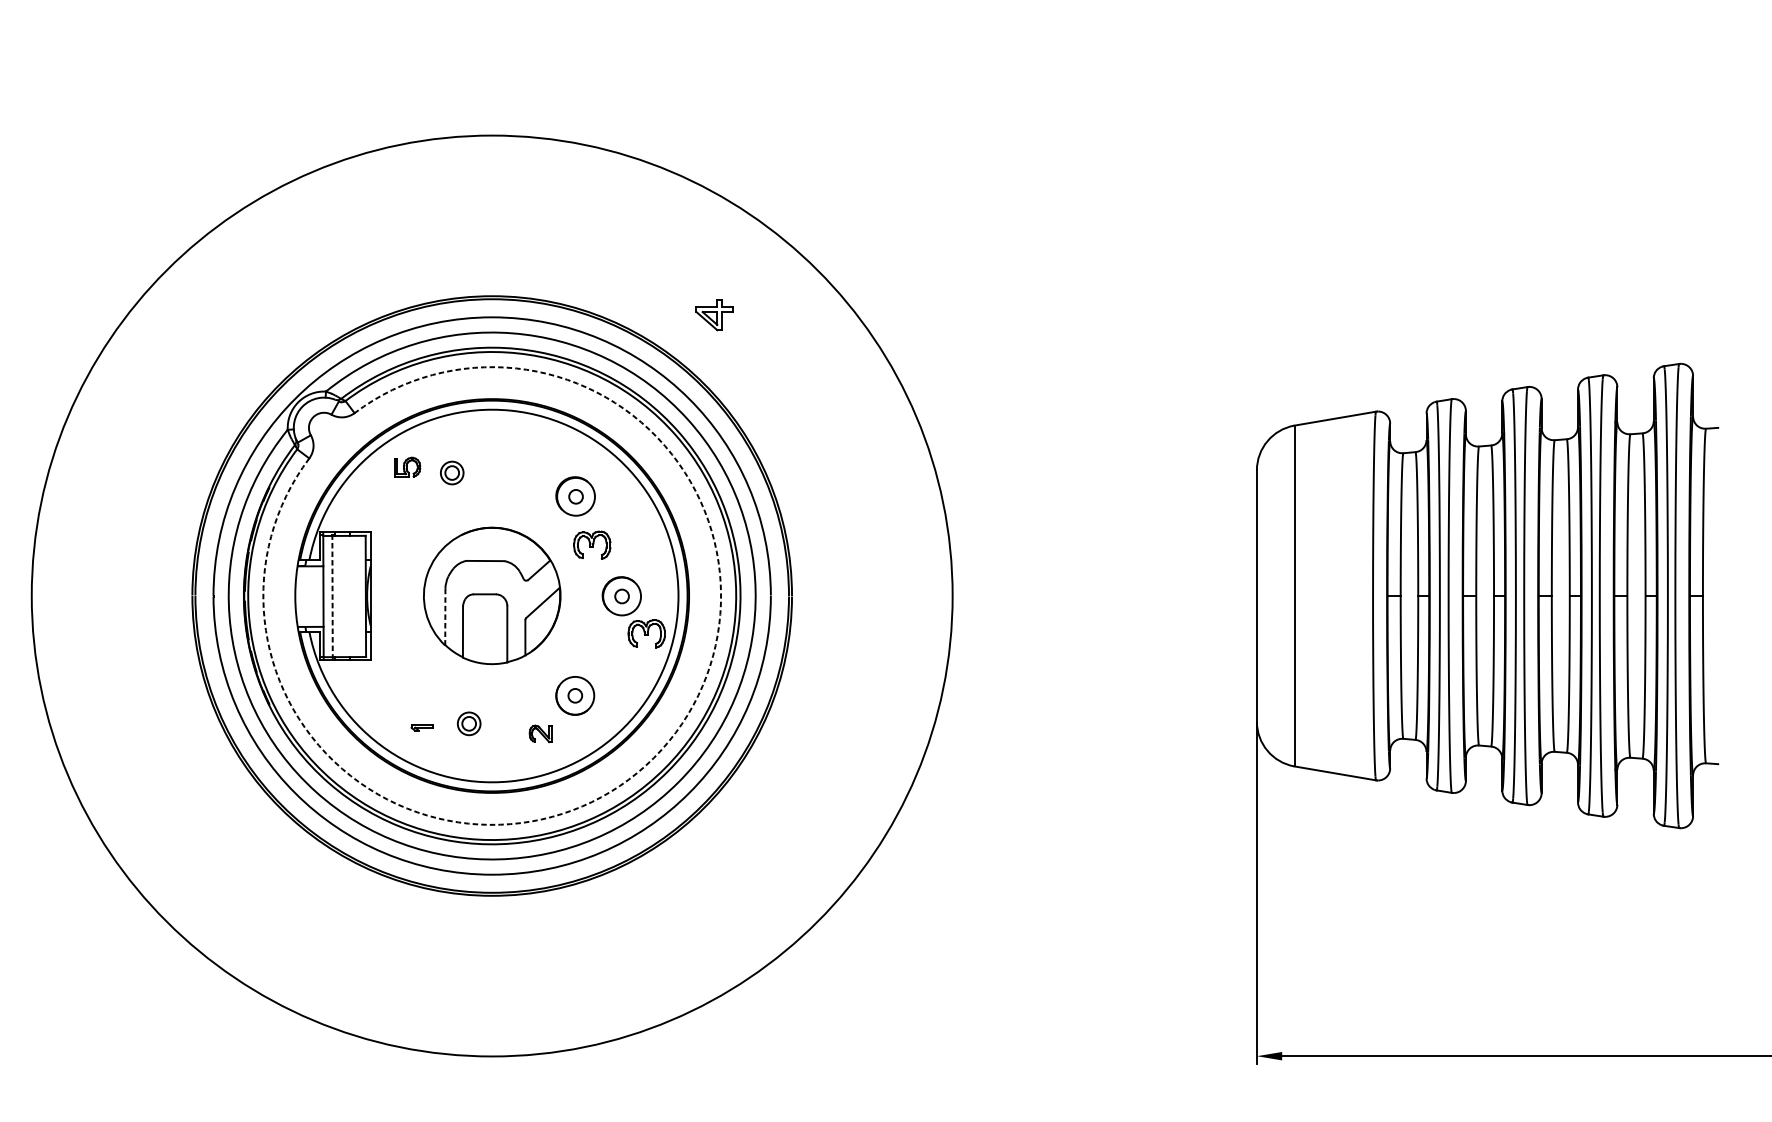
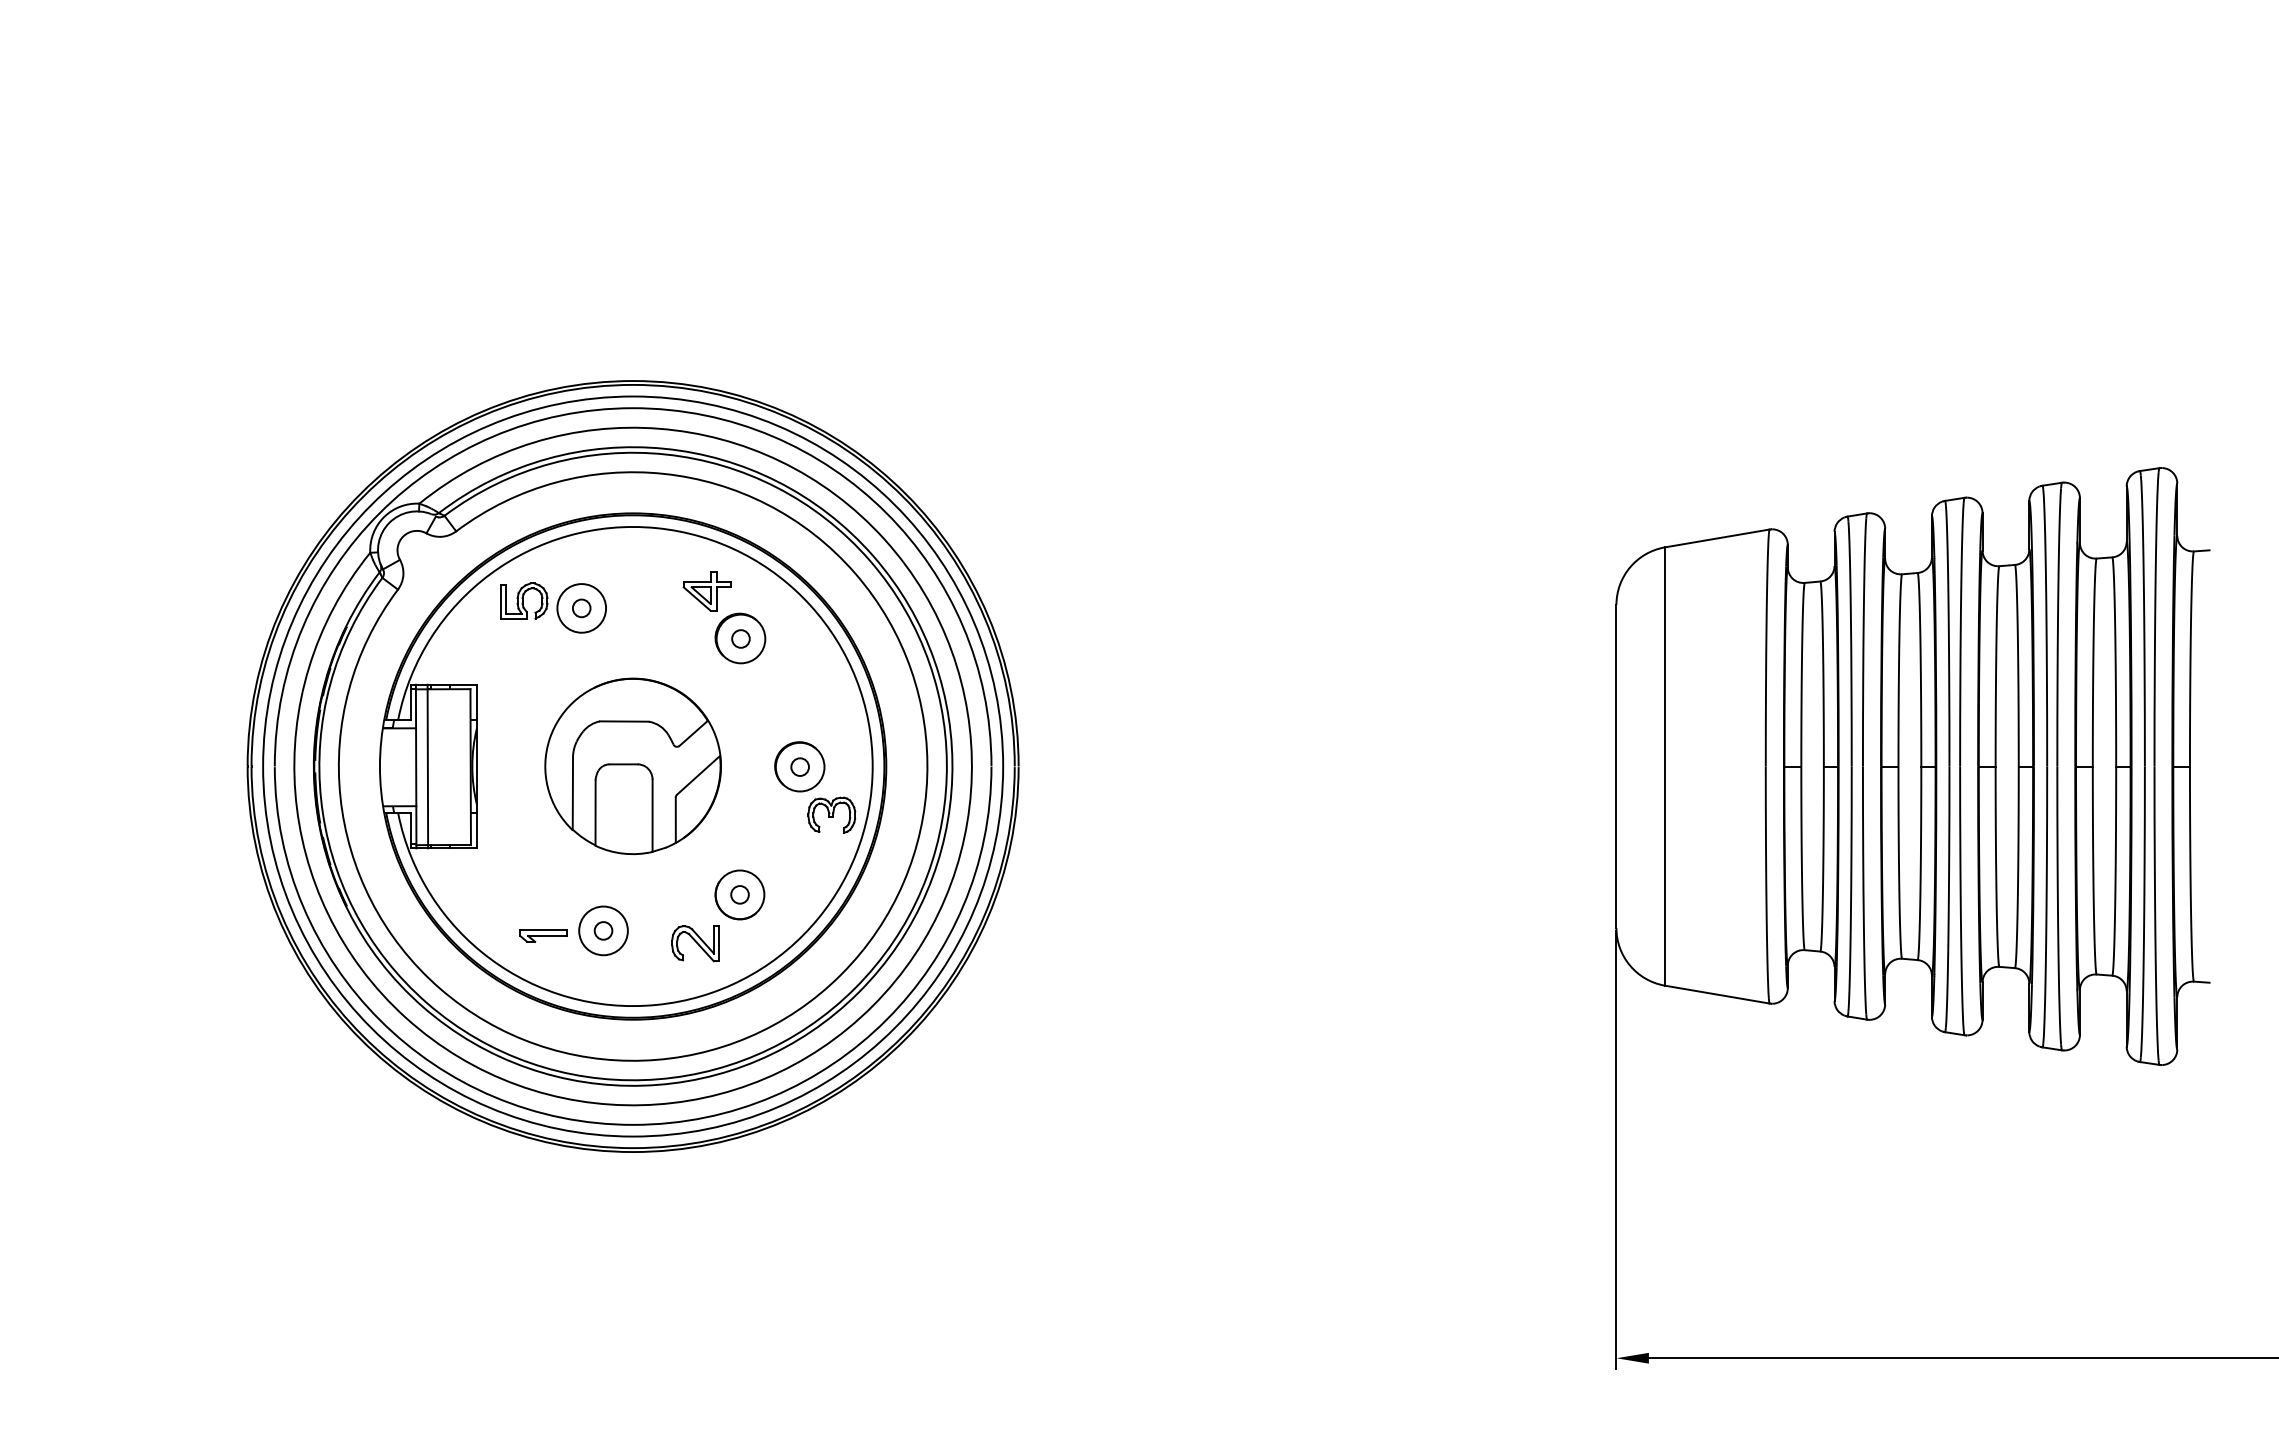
part: (714, 315) -> (706, 591), moved
part: (407, 466) -> (524, 600), size x1.43
circle: (452, 473) -> (581, 608), size x1.67
part: (592, 544) -> (761, 700), removed
line: (332, 595) -> (427, 766), dashed -> solid
circle: (492, 595) -> (633, 766), size x0.62
line: (445, 616) -> (572, 793), dashed -> solid
circle: (469, 723) -> (603, 930), size x1.67
part: (422, 727) -> (543, 935), size x1.67
part: (540, 733) -> (695, 943), size x1.67
arc: (654, 757) -> (841, 974), dashed -> solid

